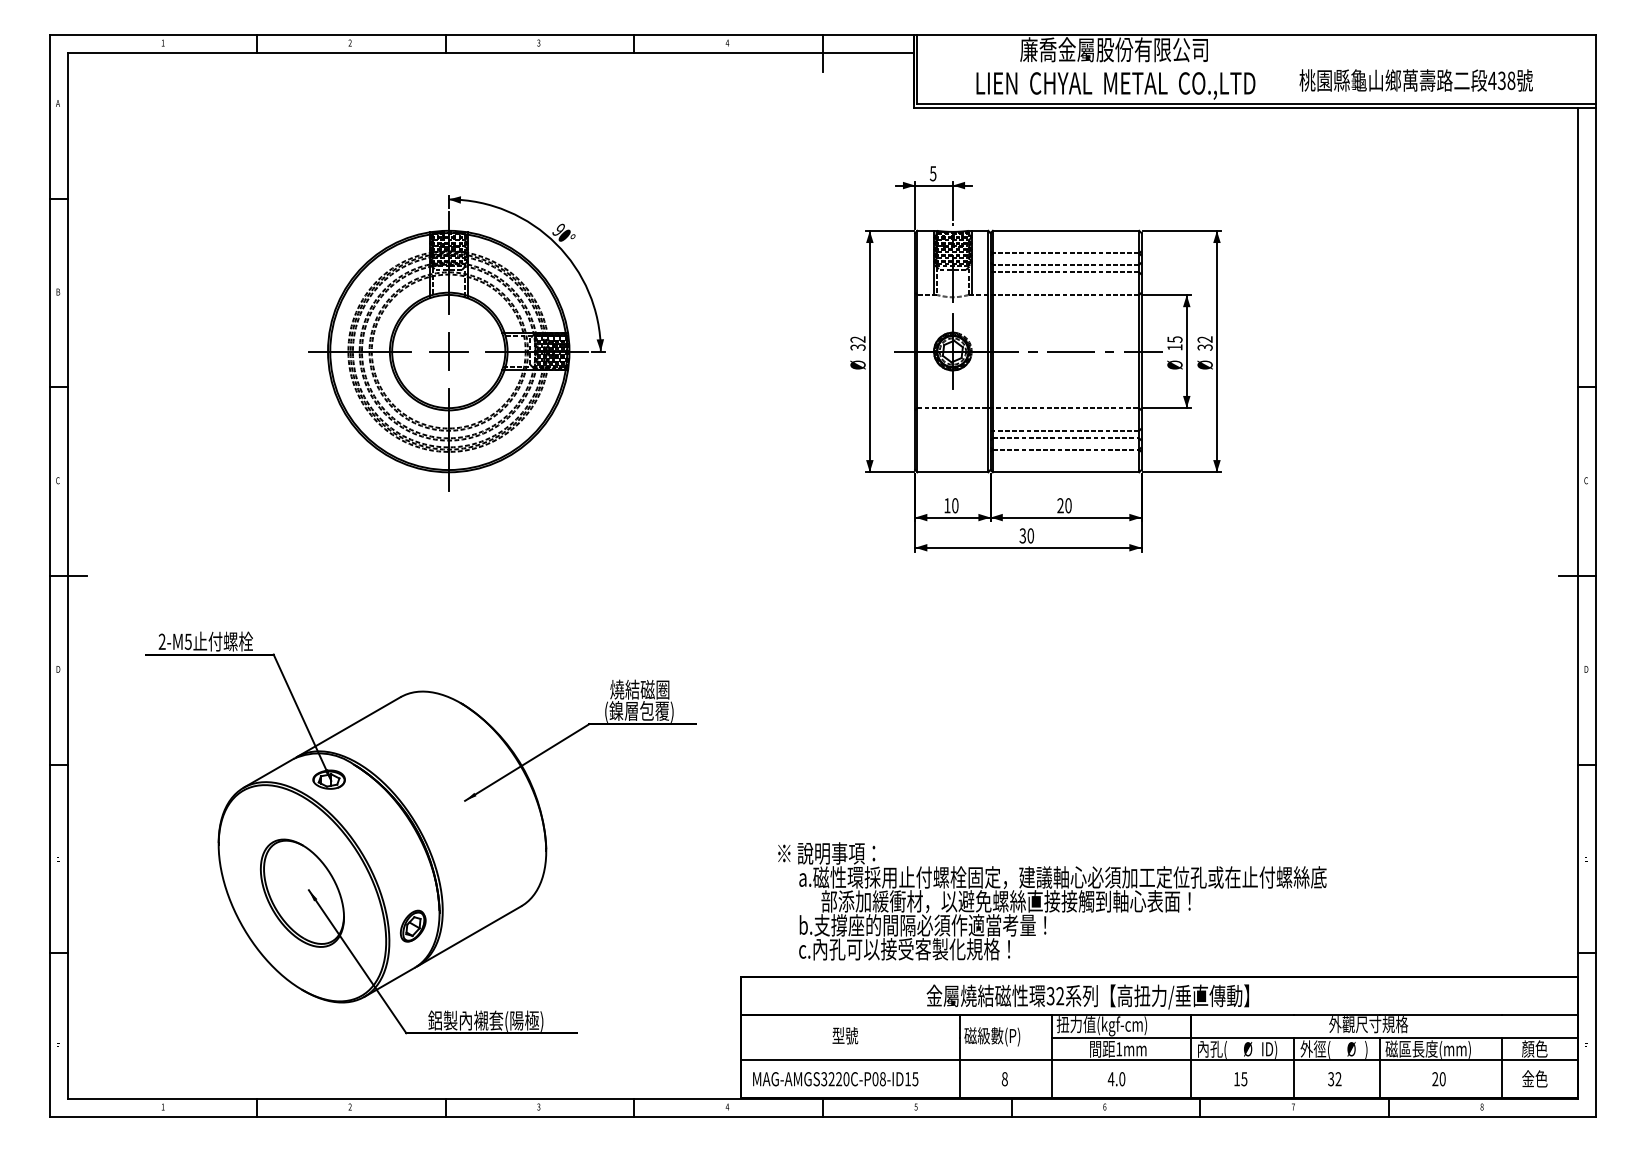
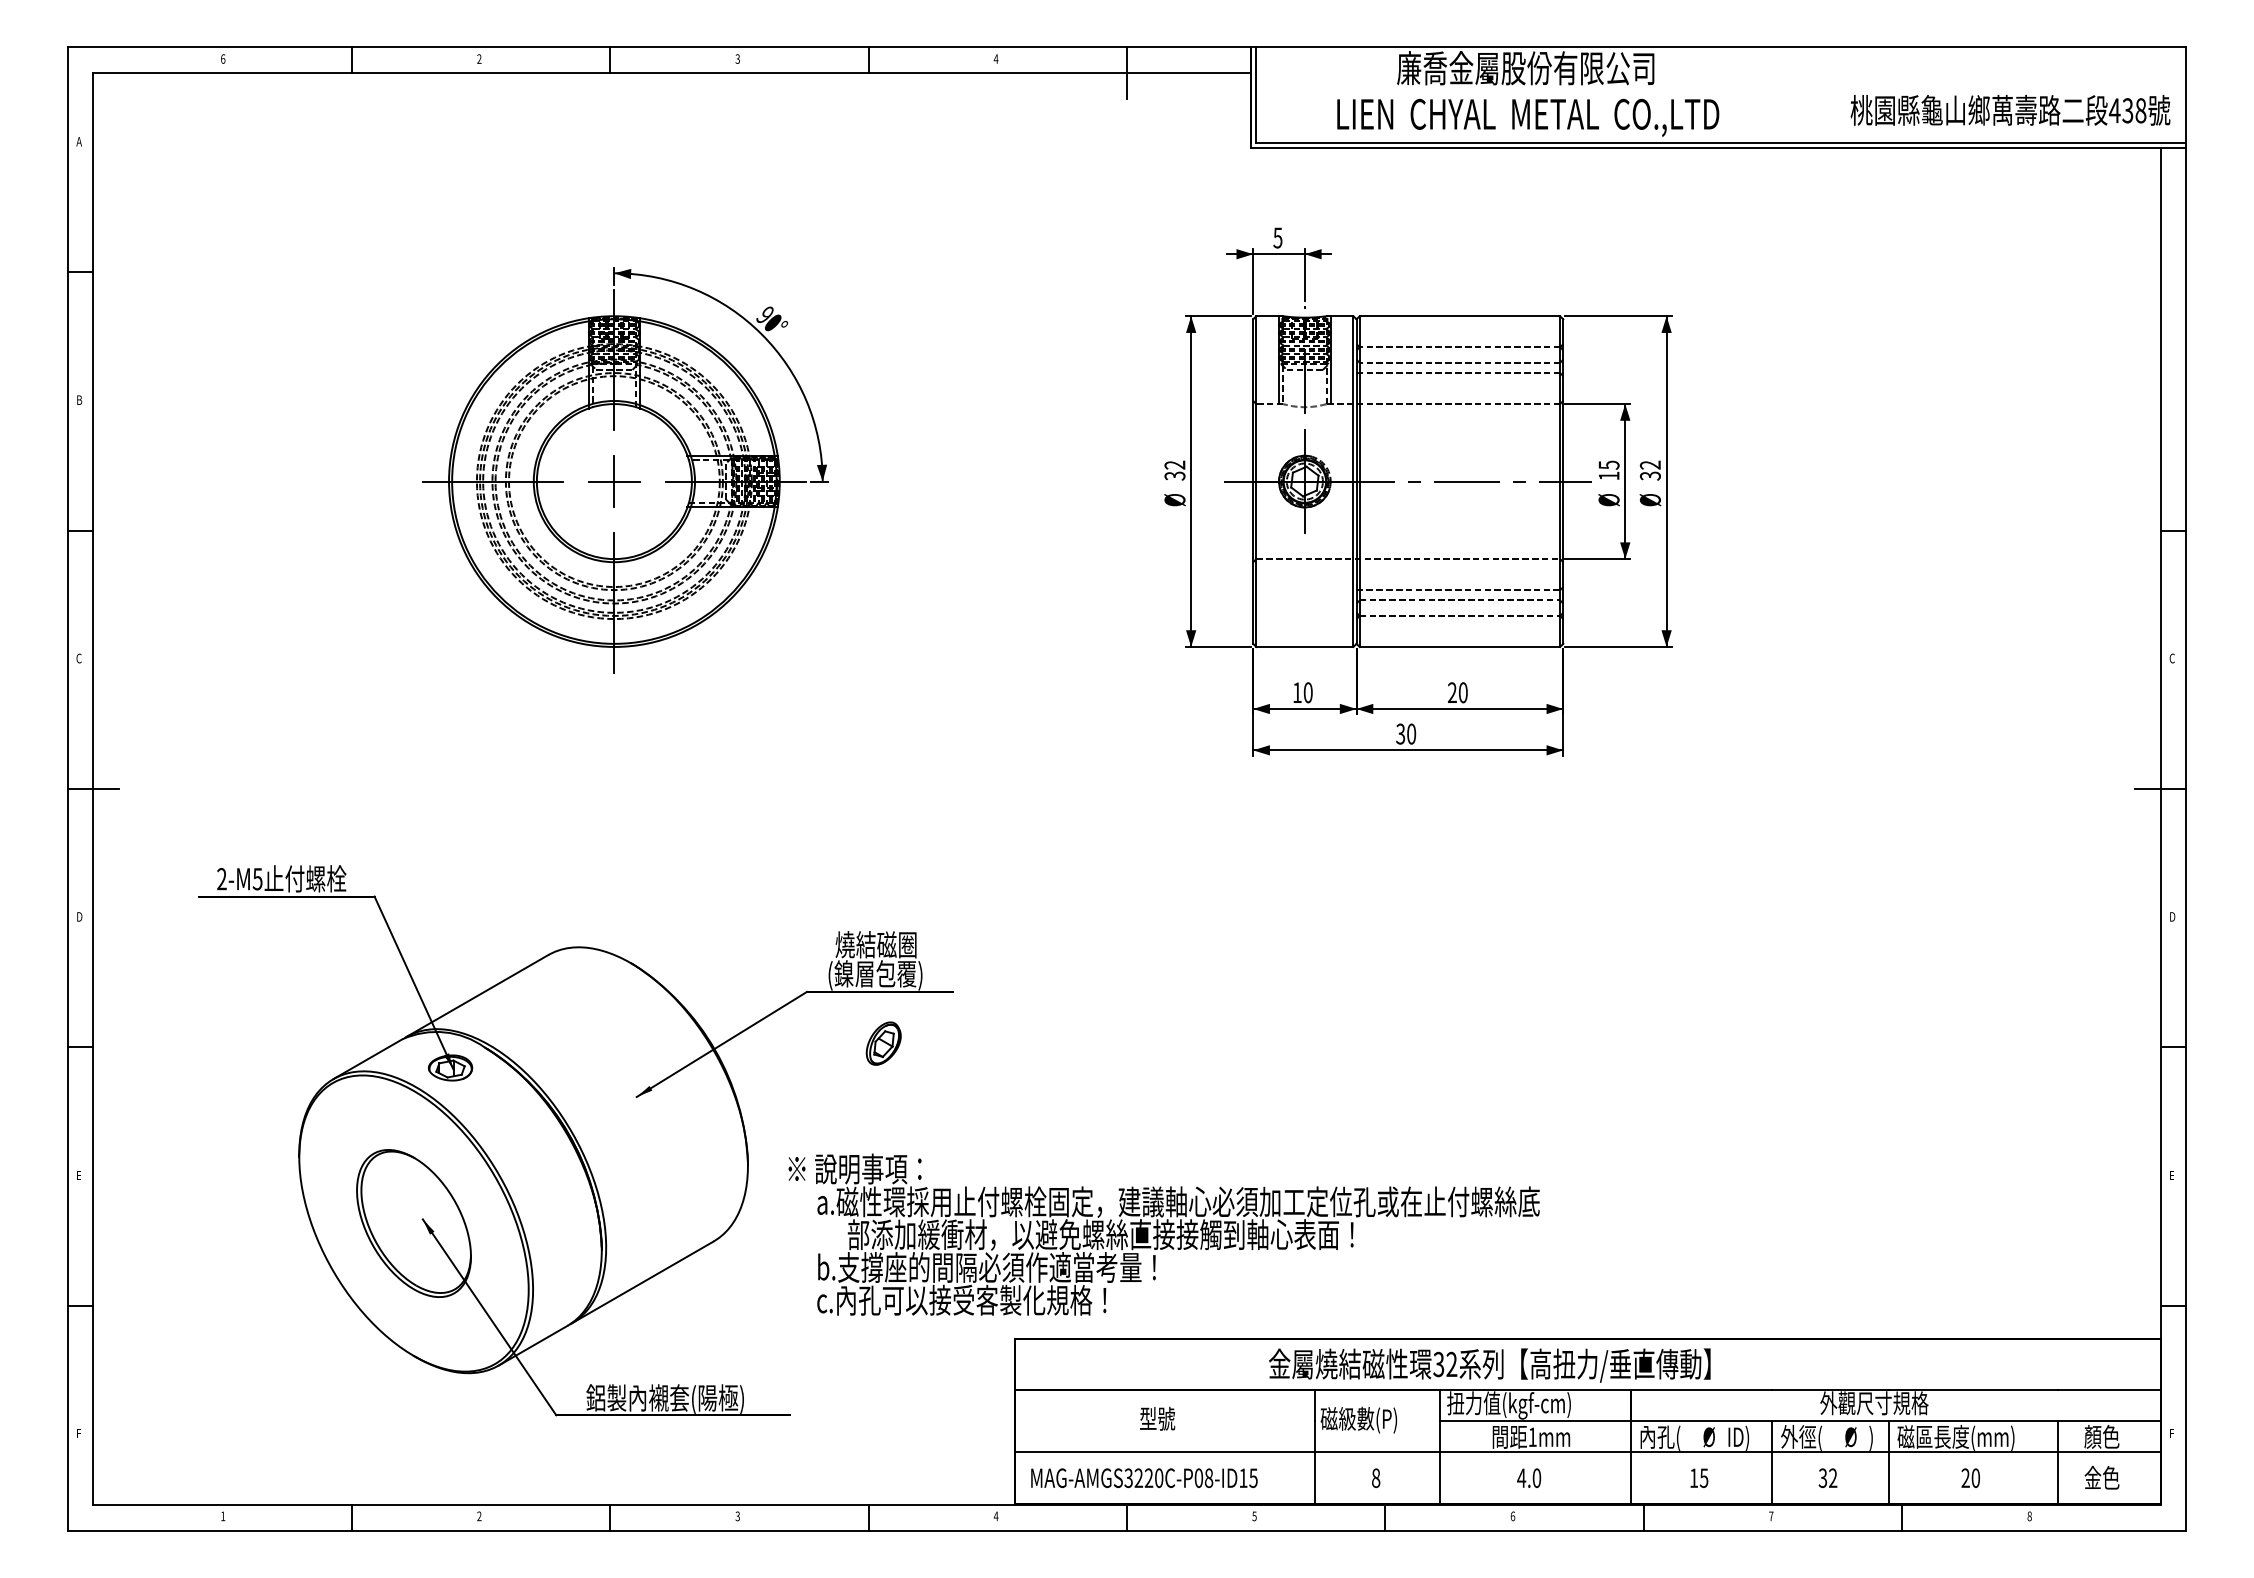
text: (163, 42) -> (223, 58), 1 -> 6
text: (1416, 79) -> (2010, 109), moved
text: (1051, 901) -> (1163, 1234), moved
part: (413, 926) -> (883, 1043), moved

